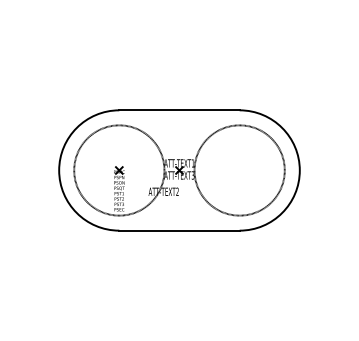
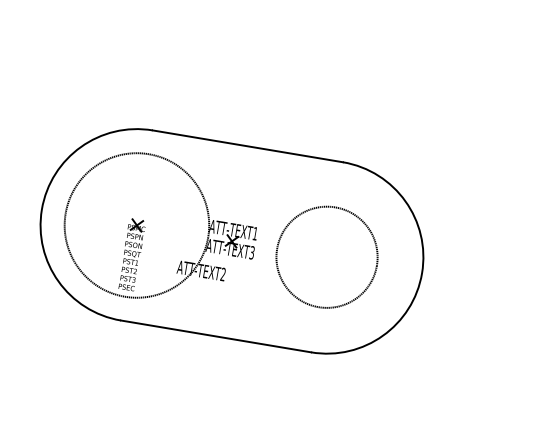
circle: (239, 170) -> (326, 257), size x0.7

